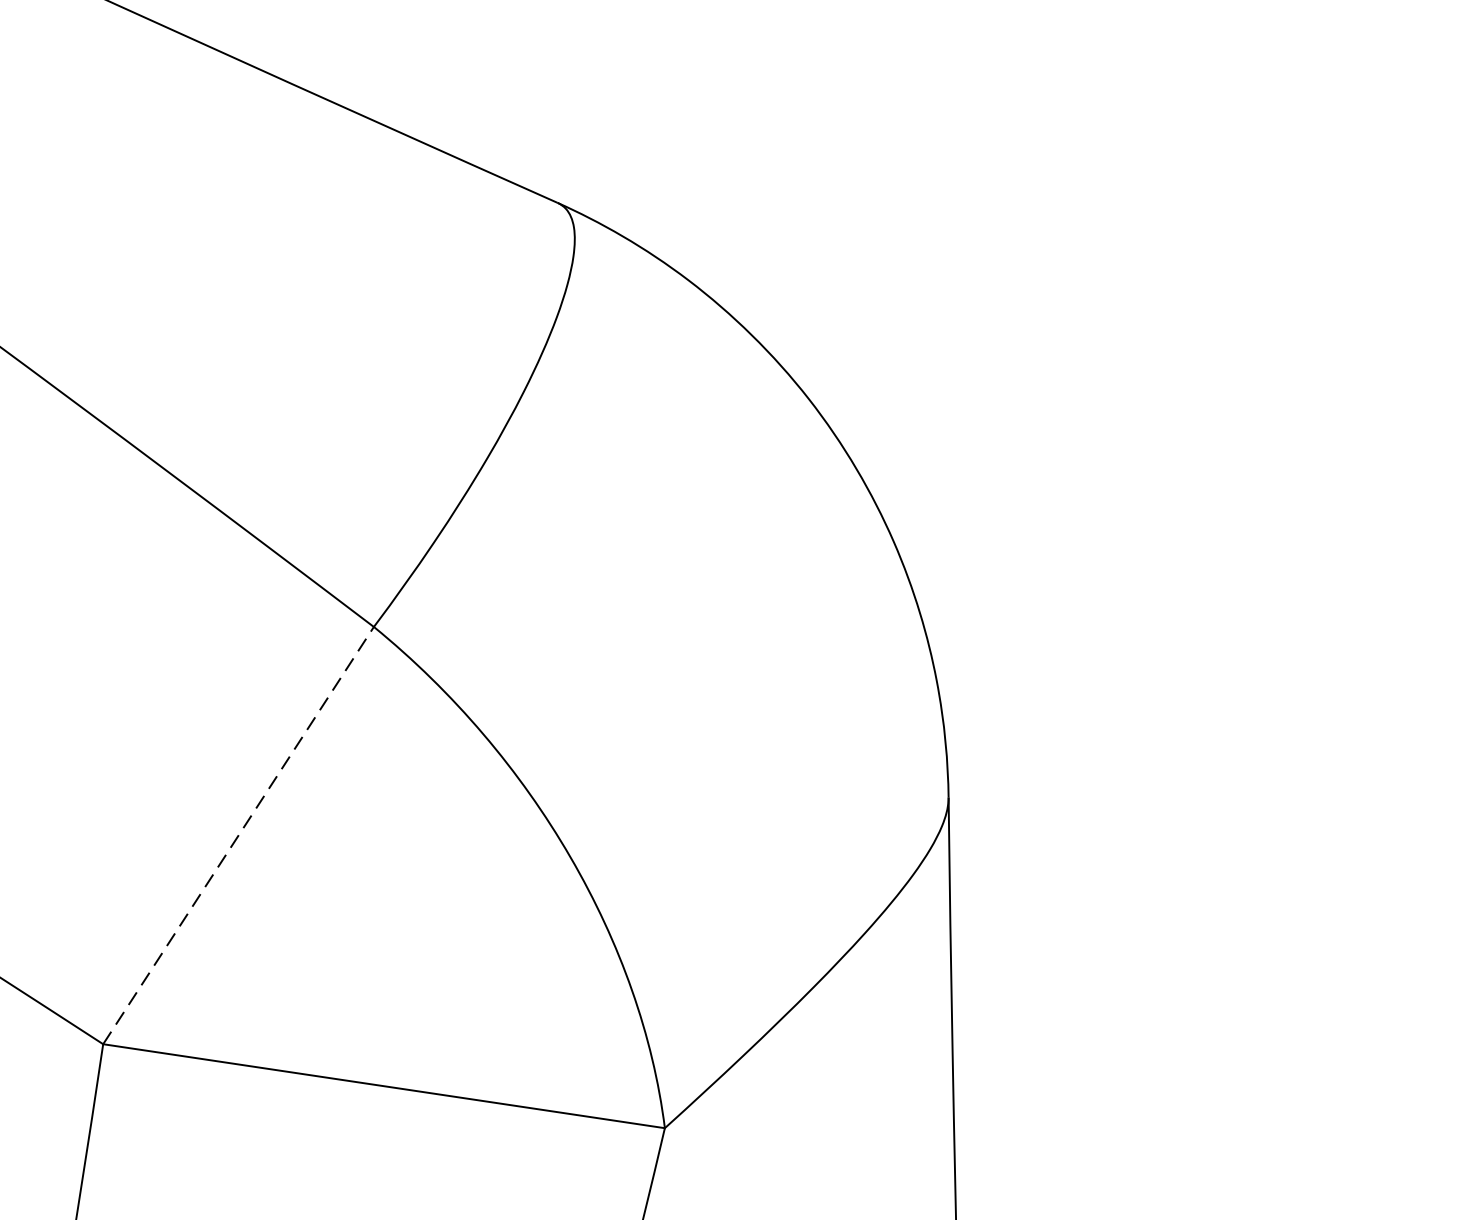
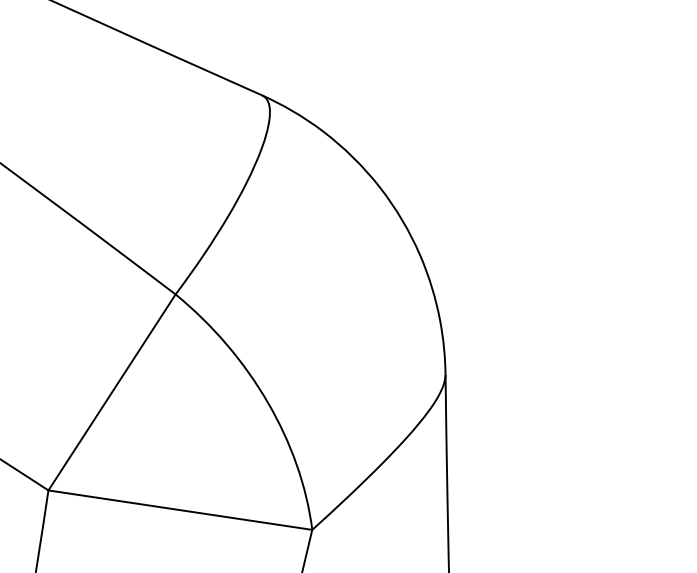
line: (239, 835) -> (112, 392), dashed -> solid

